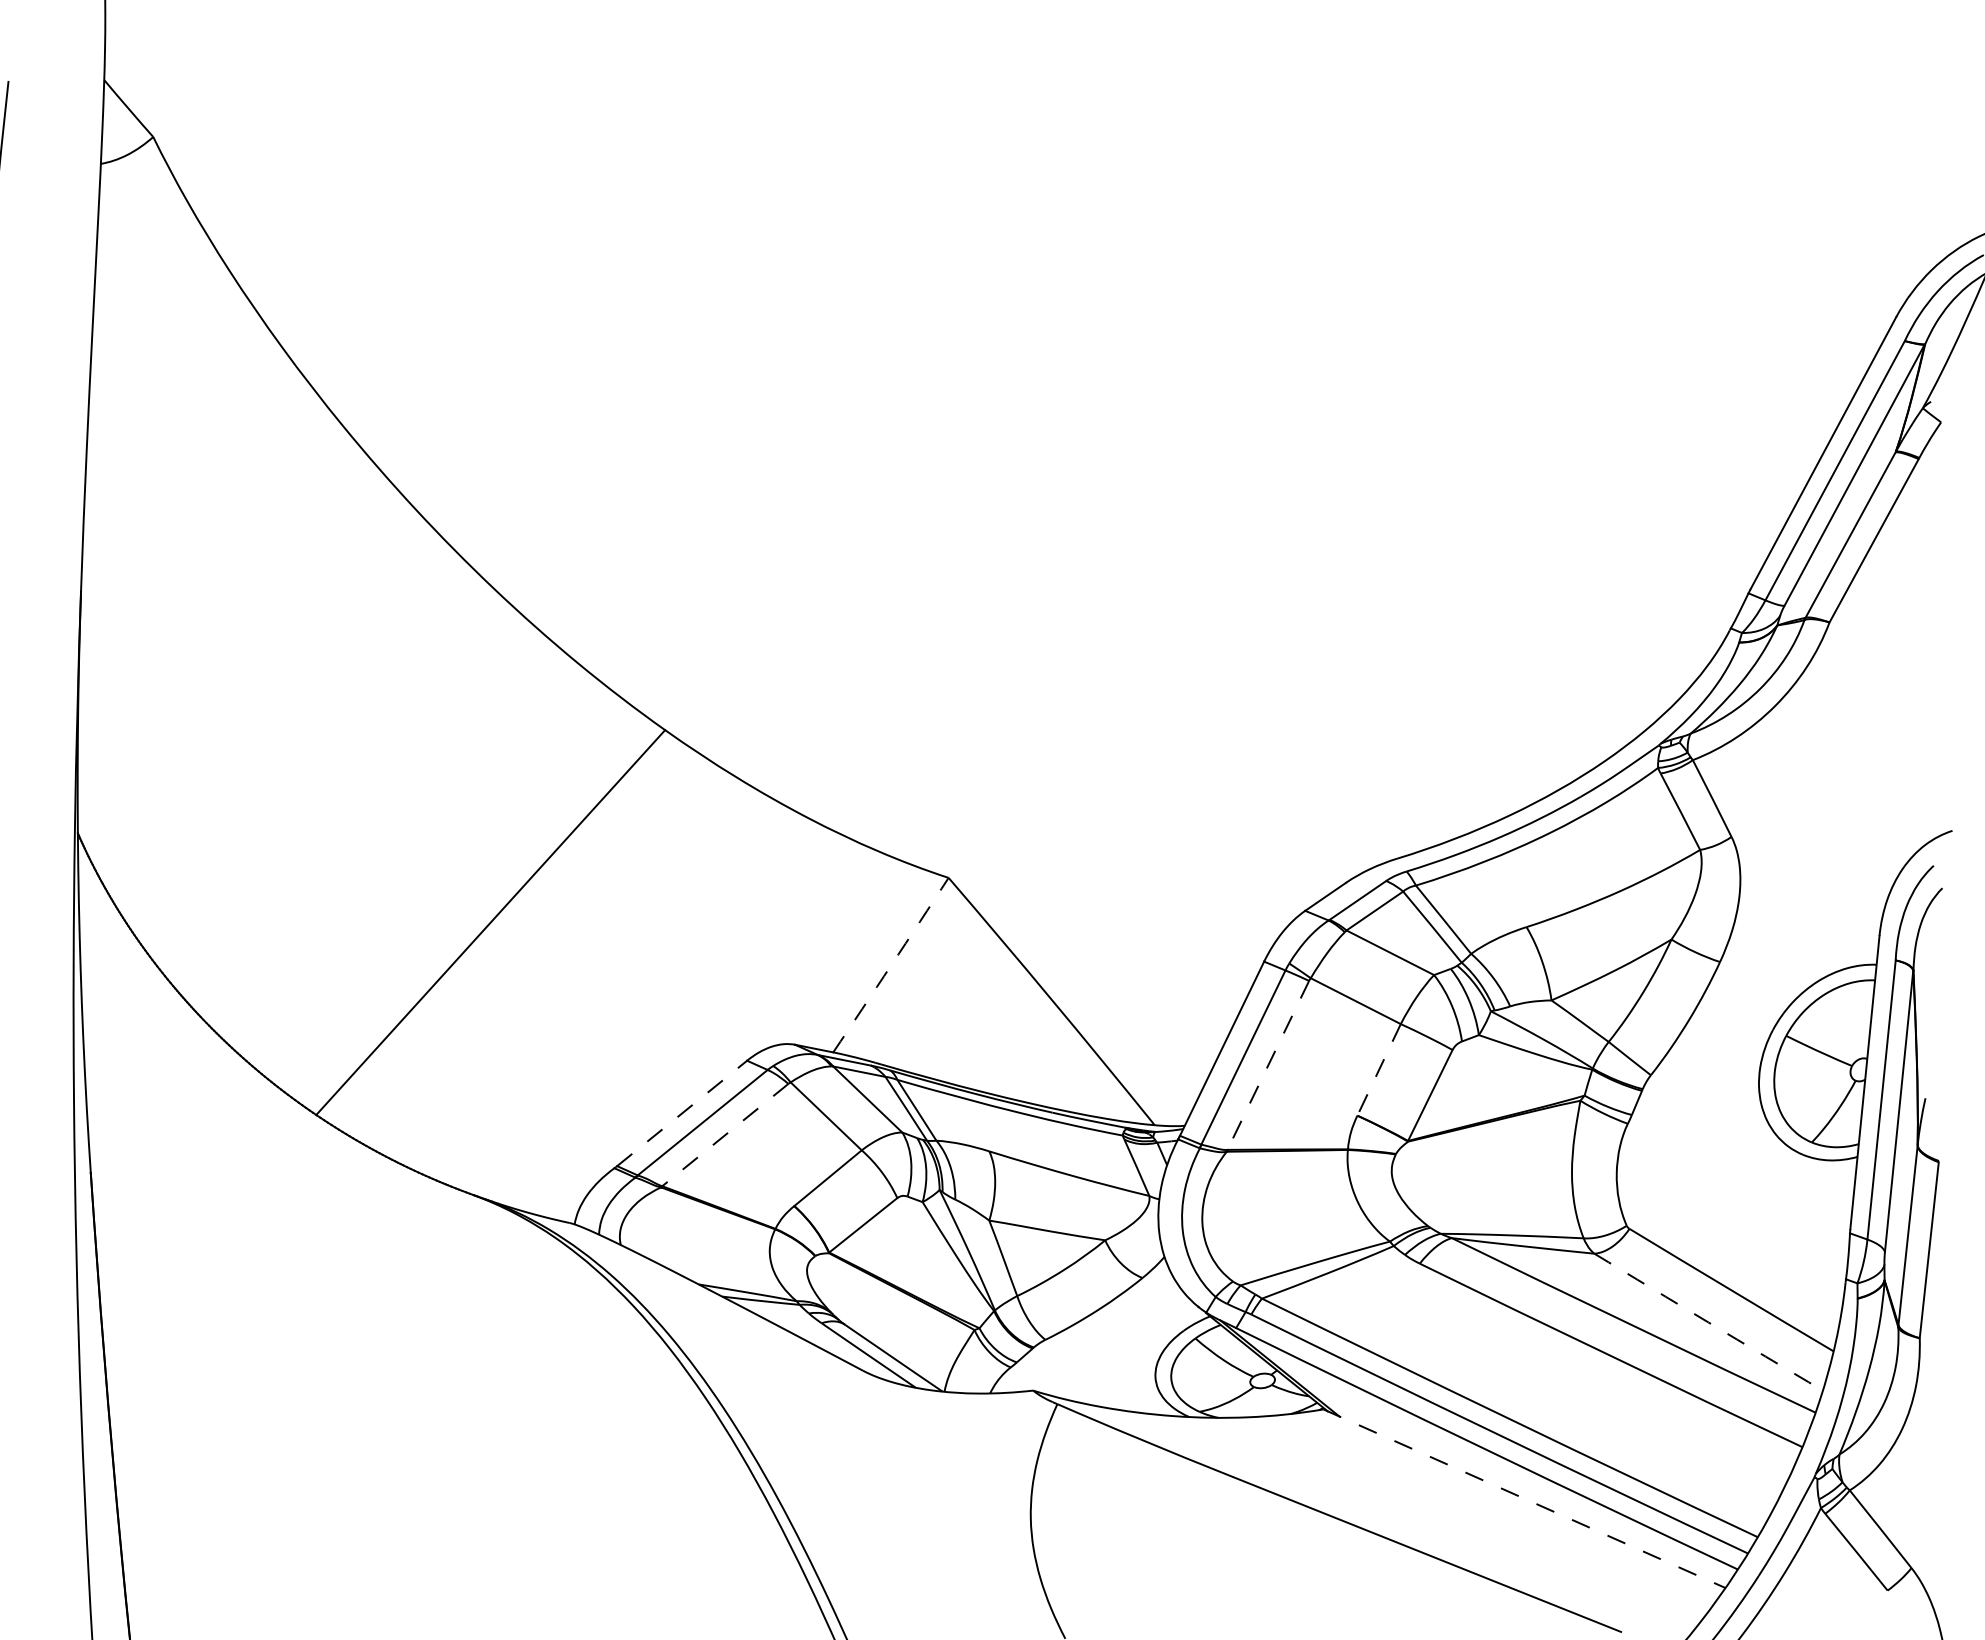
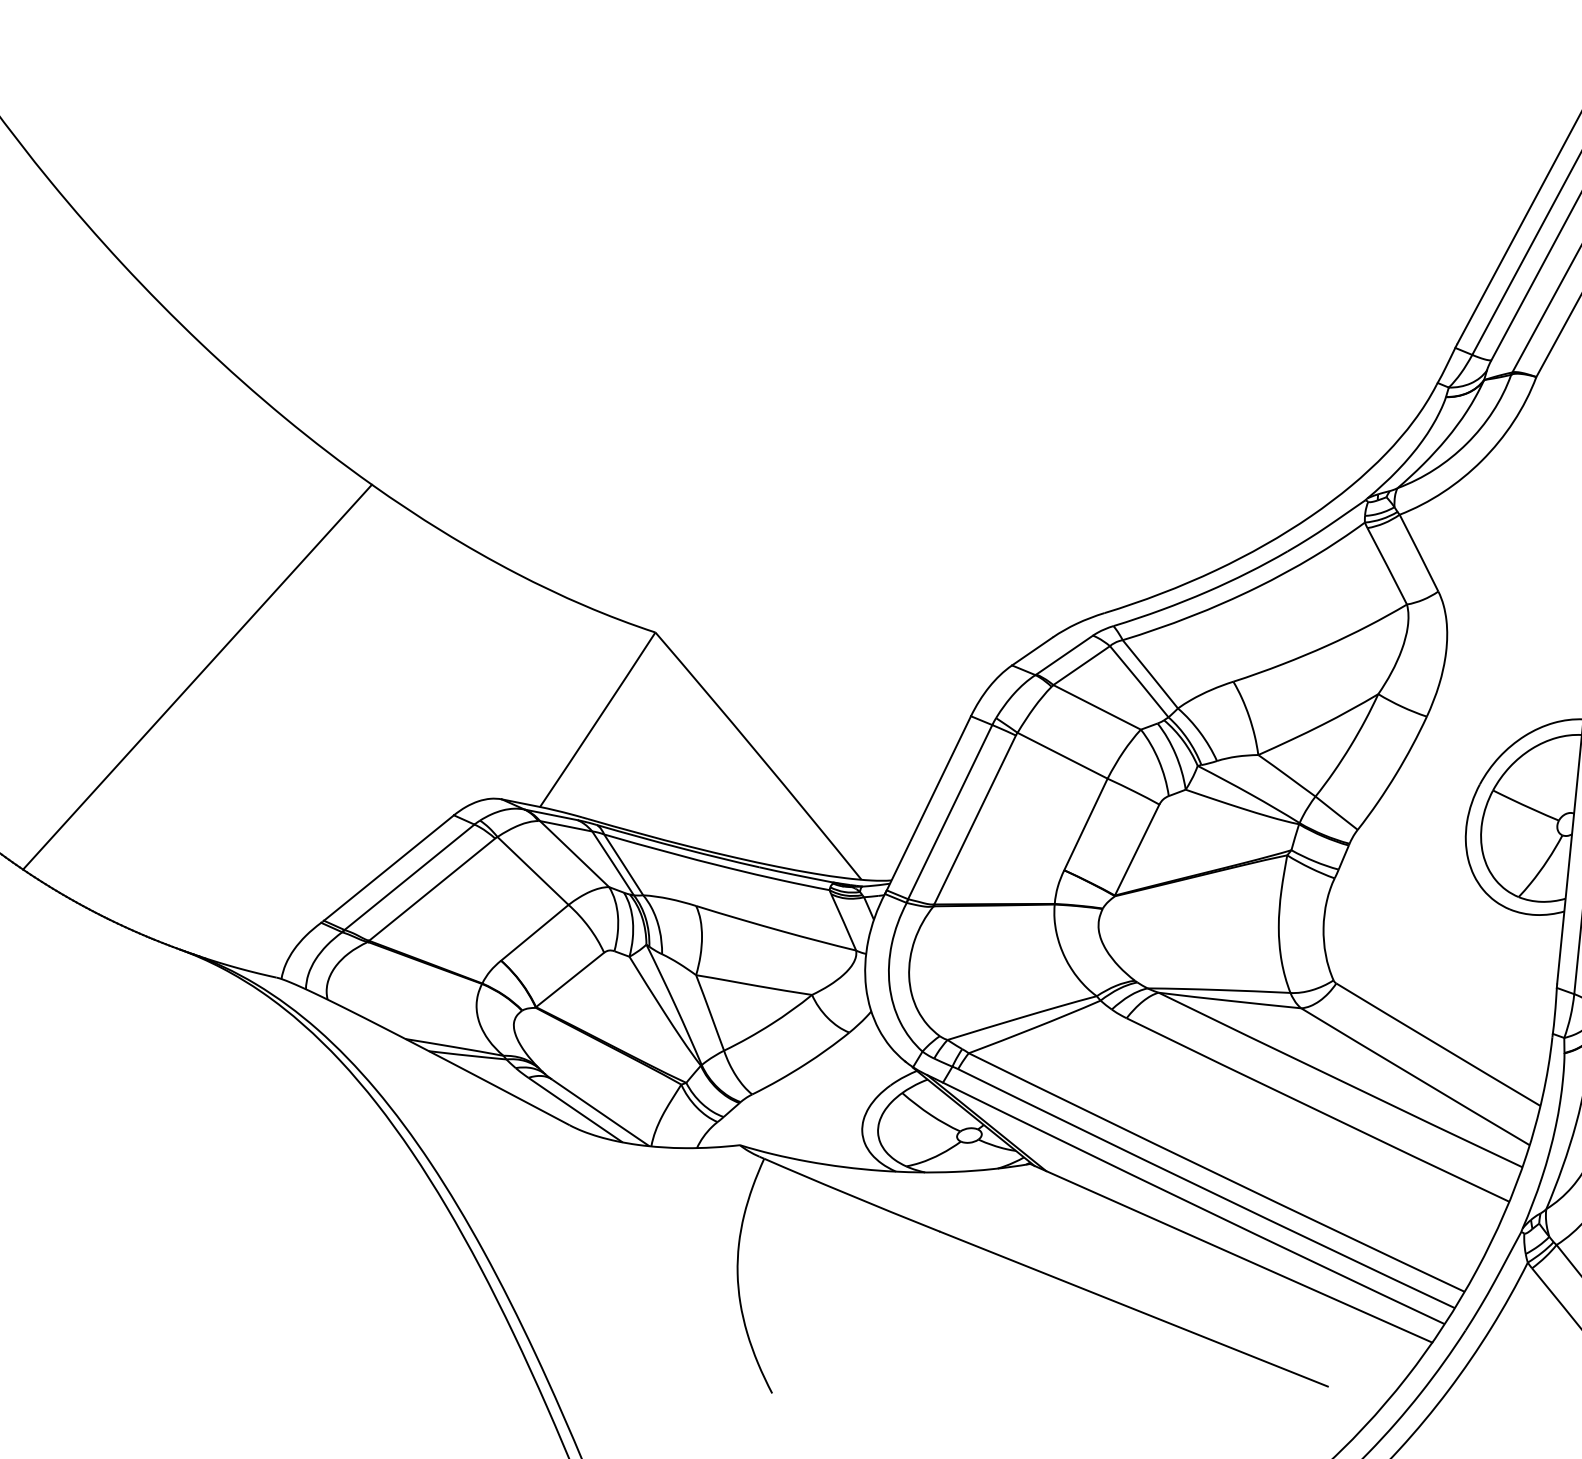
arc: (891, 965) -> (598, 720), dashed -> solid
line: (1268, 1065) -> (975, 820), dashed -> solid
line: (1379, 1069) -> (1086, 824), dashed -> solid
line: (682, 1113) -> (389, 868), dashed -> solid
line: (724, 1135) -> (431, 890), dashed -> solid
arc: (1708, 1322) -> (1415, 1077), dashed -> solid
line: (1524, 1498) -> (1231, 1253), dashed -> solid

